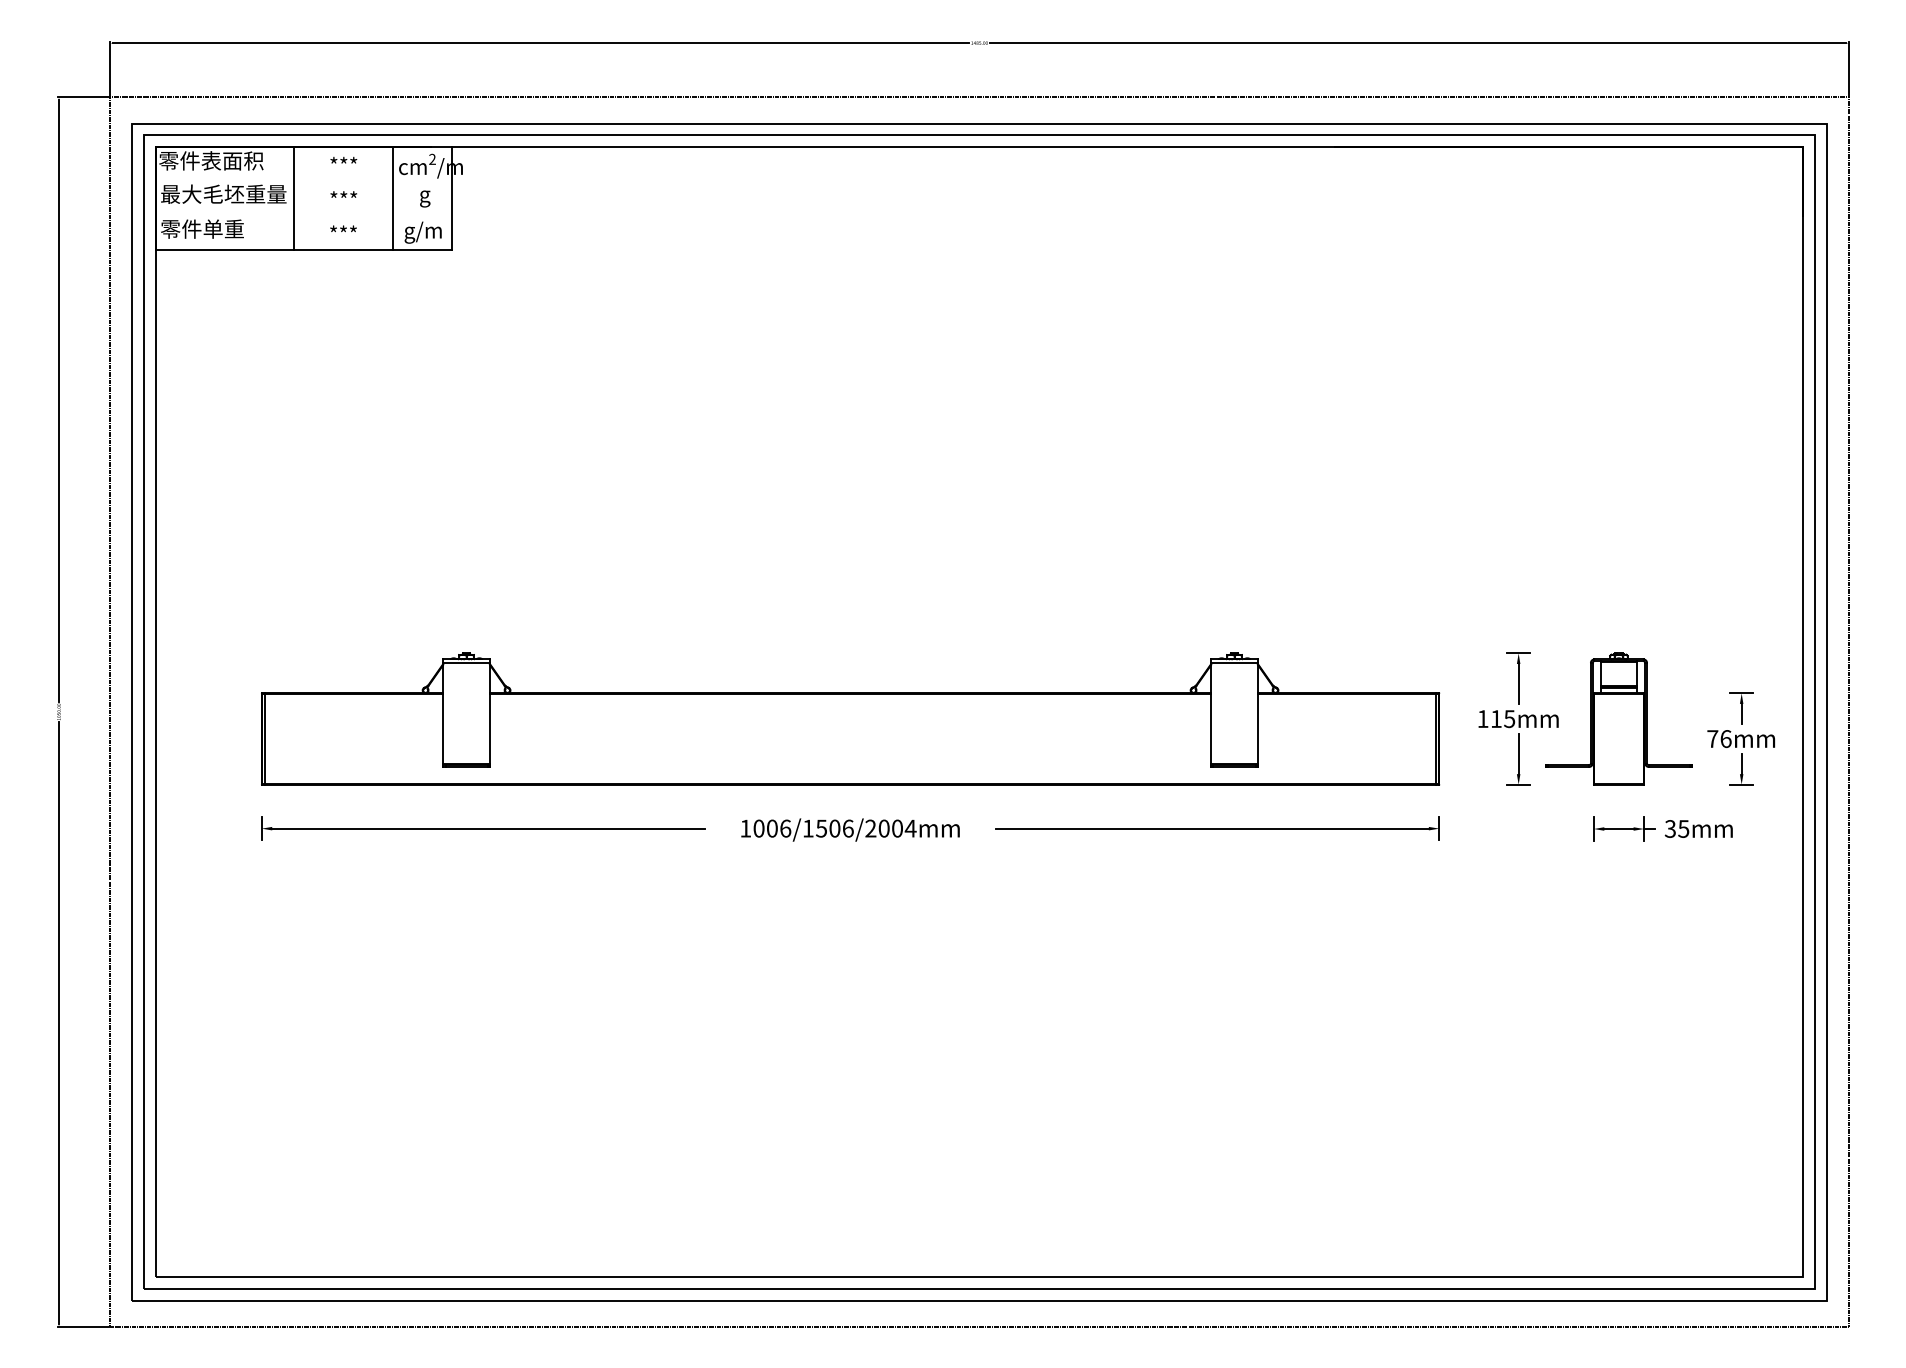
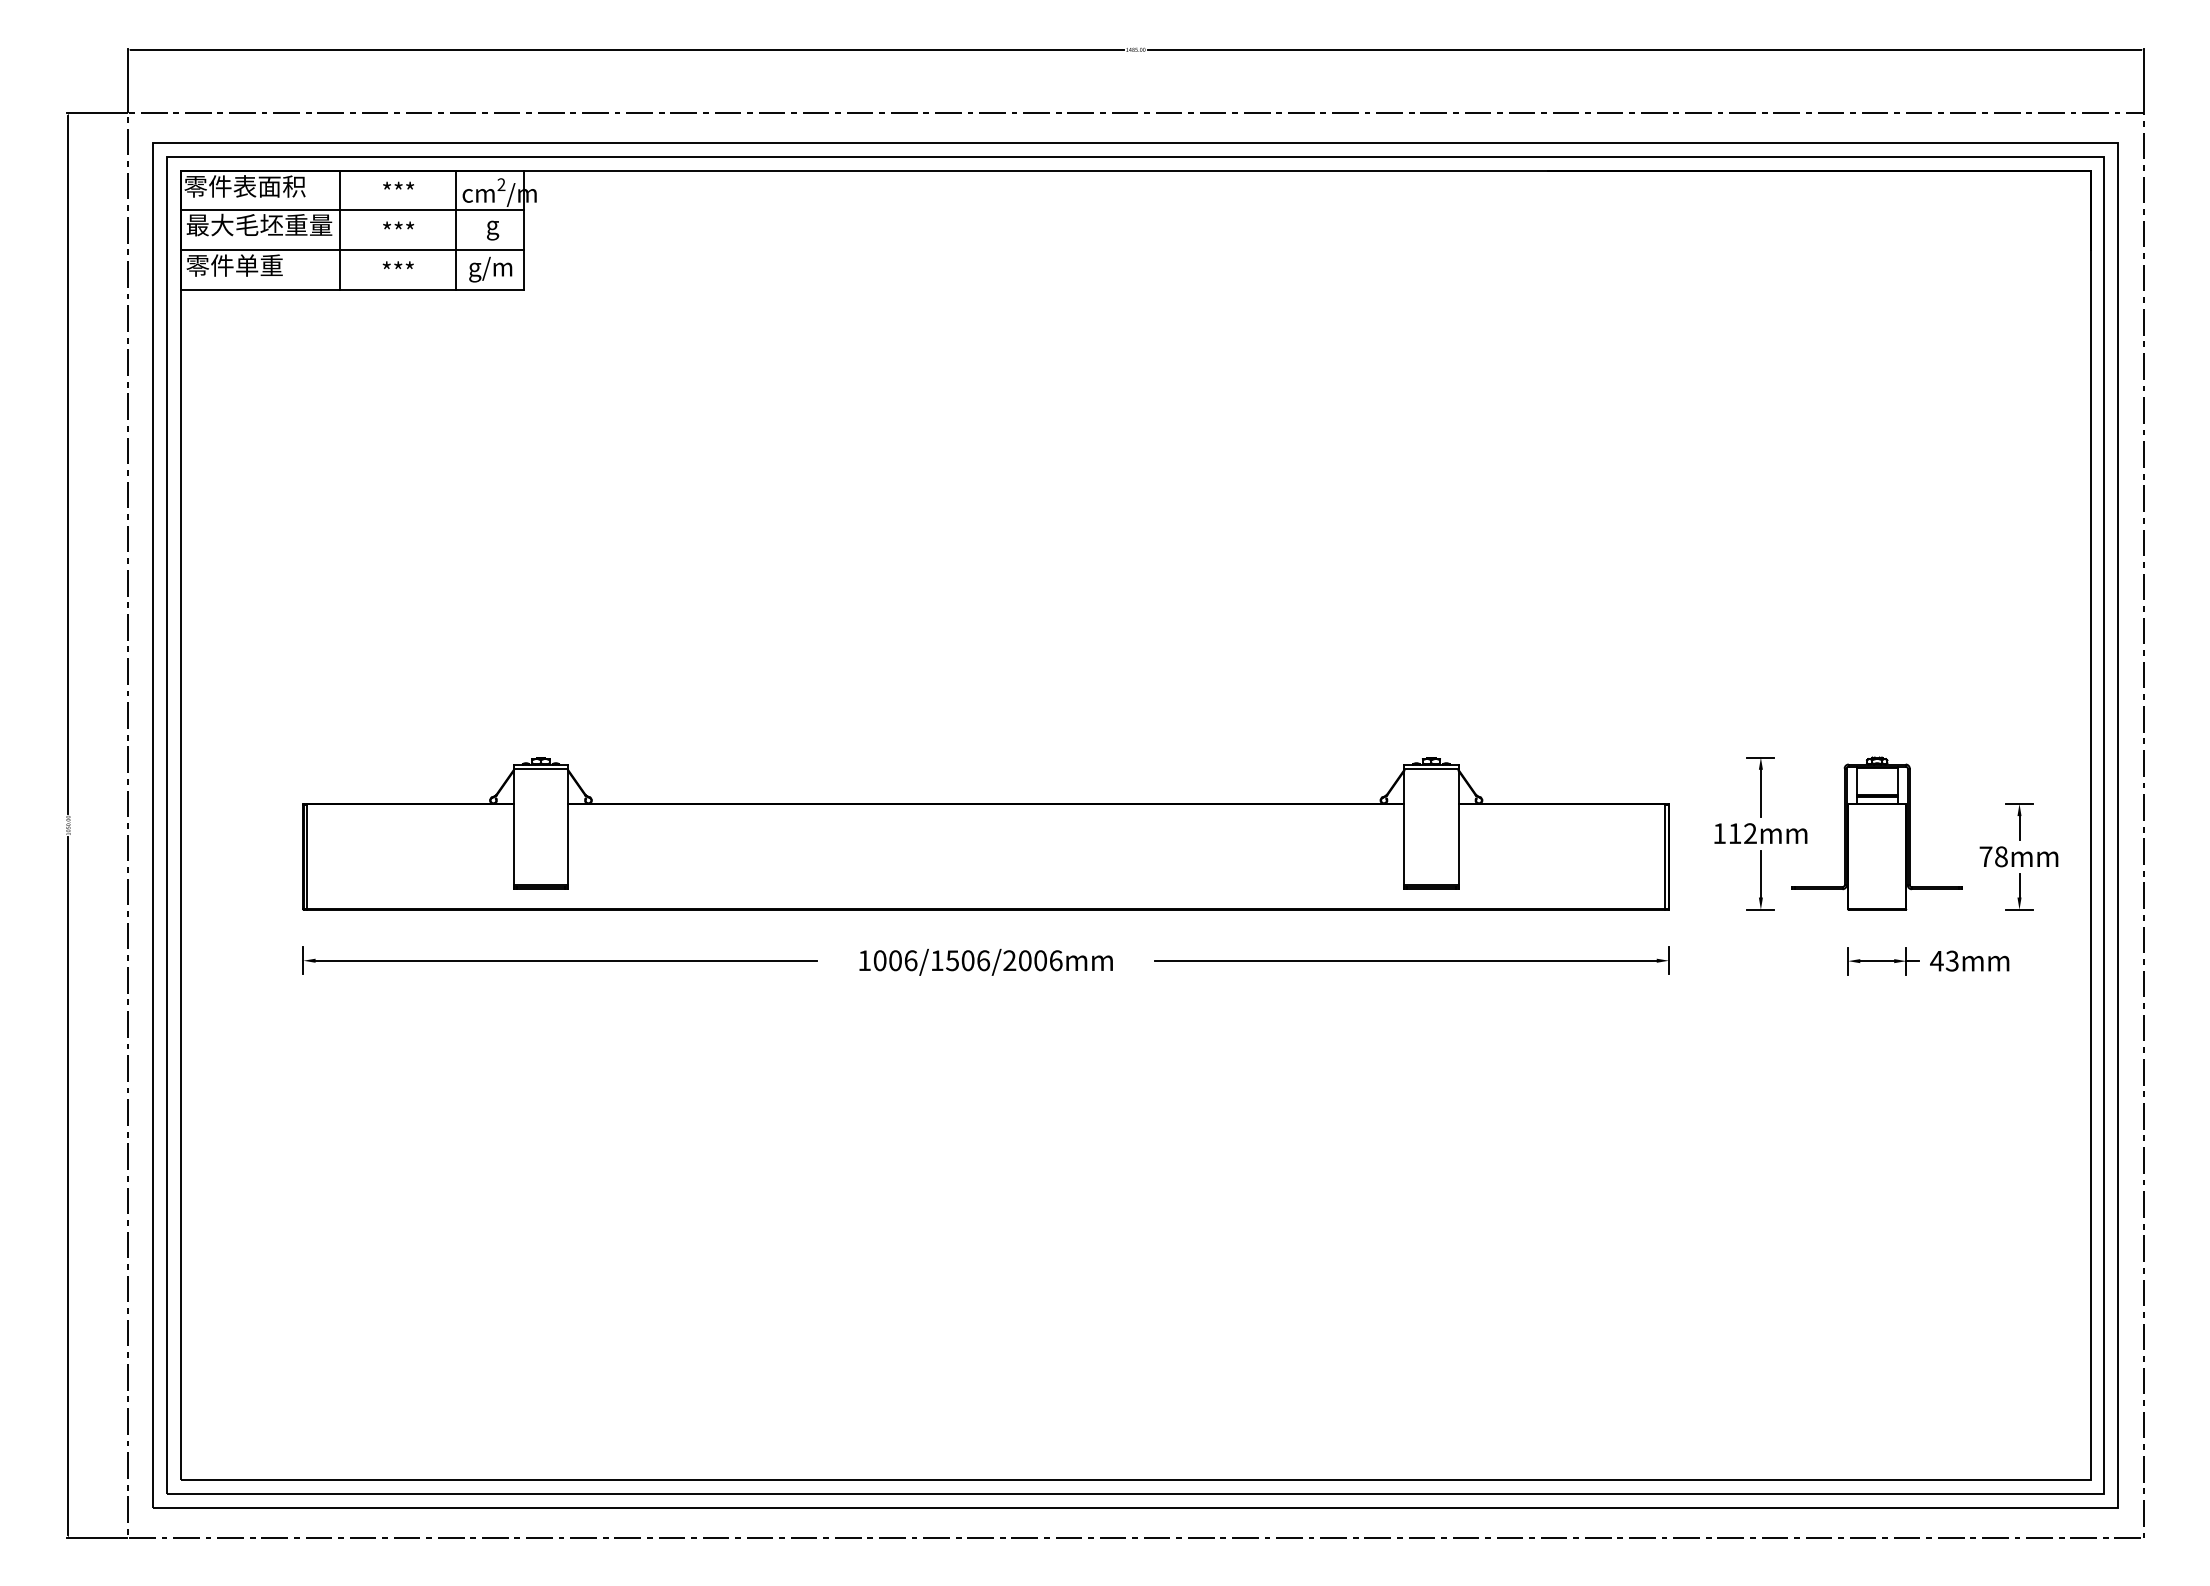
line: (304, 181) -> (352, 210), added
line: (304, 216) -> (352, 250), added
text: (1508, 718) -> (1749, 833), 115mm -> 112mm
text: (1726, 738) -> (2001, 856), 76mm -> 78mm
text: (910, 828) -> (1055, 960), 1006/1506/2004mm -> 1006/1506/2006mm
text: (1676, 828) -> (1944, 960), 35mm -> 43mm

